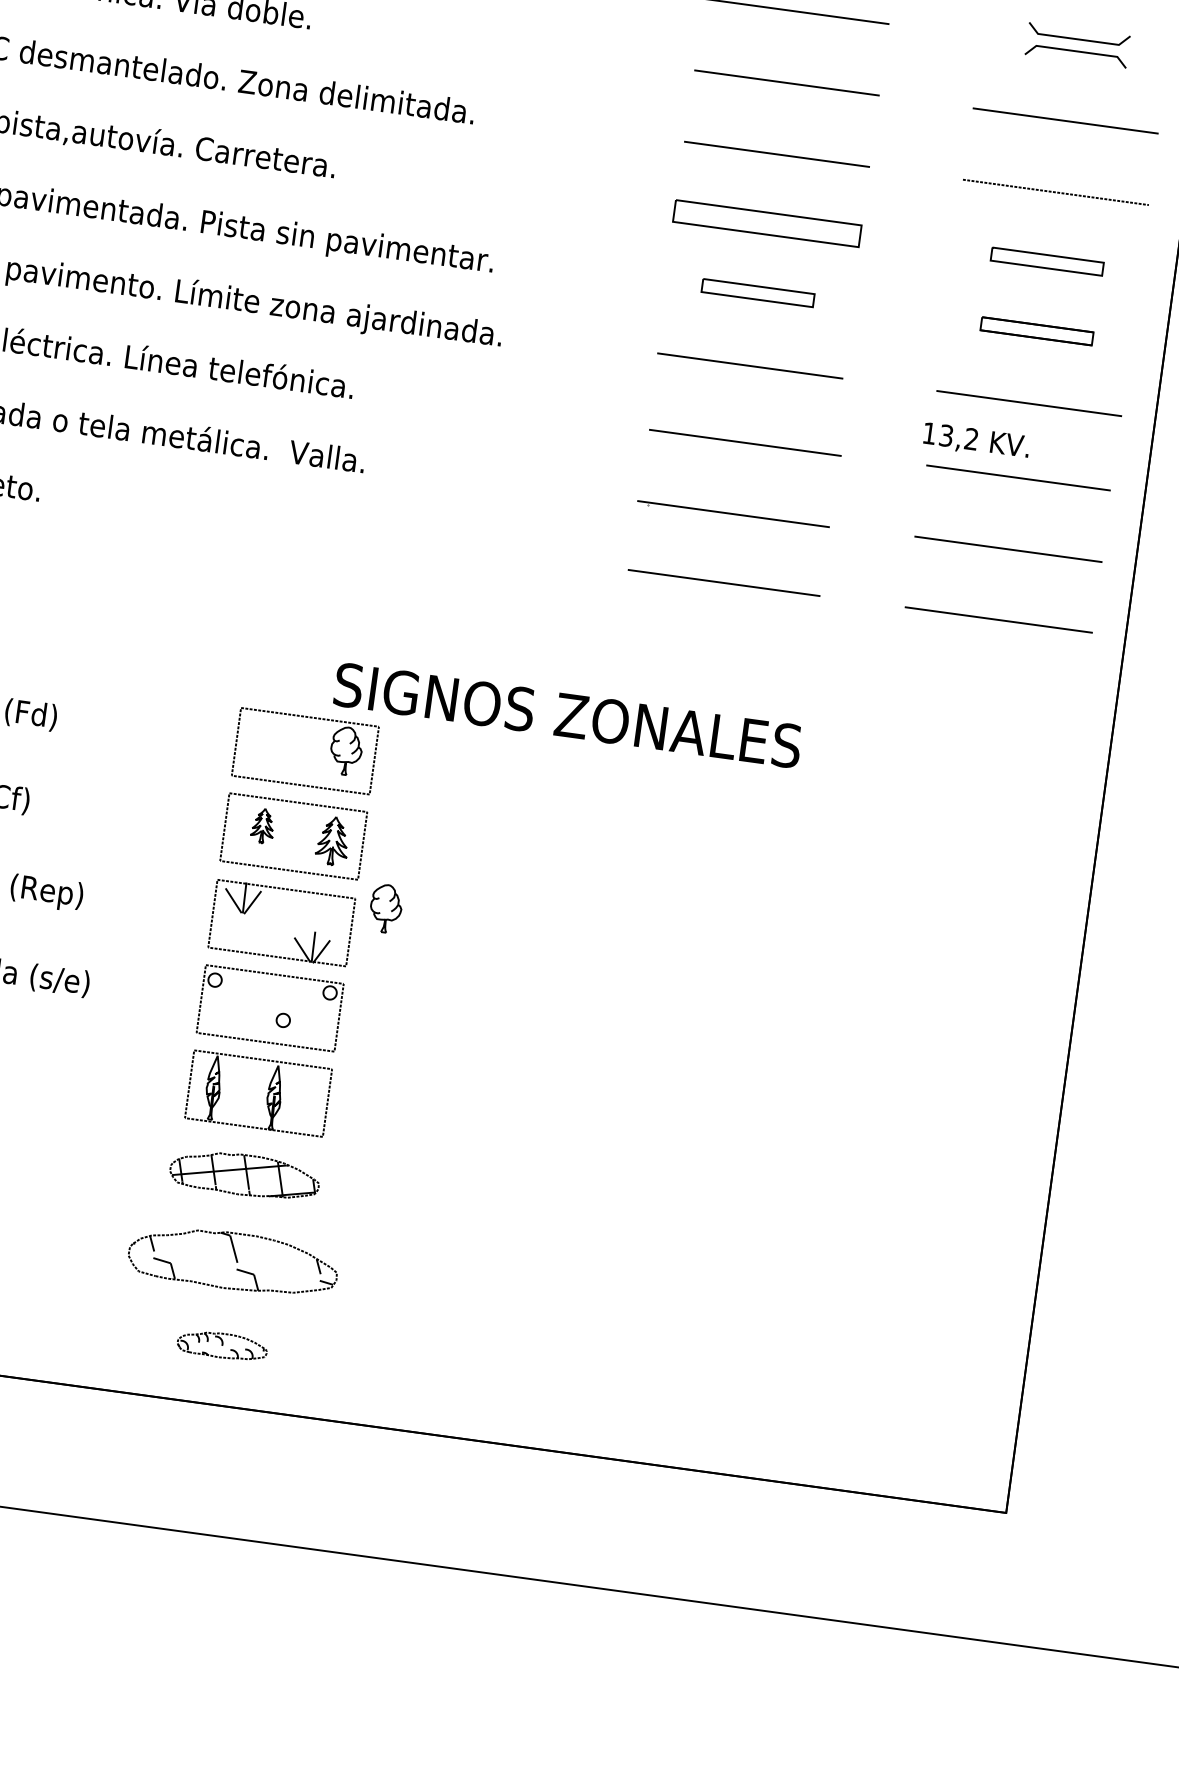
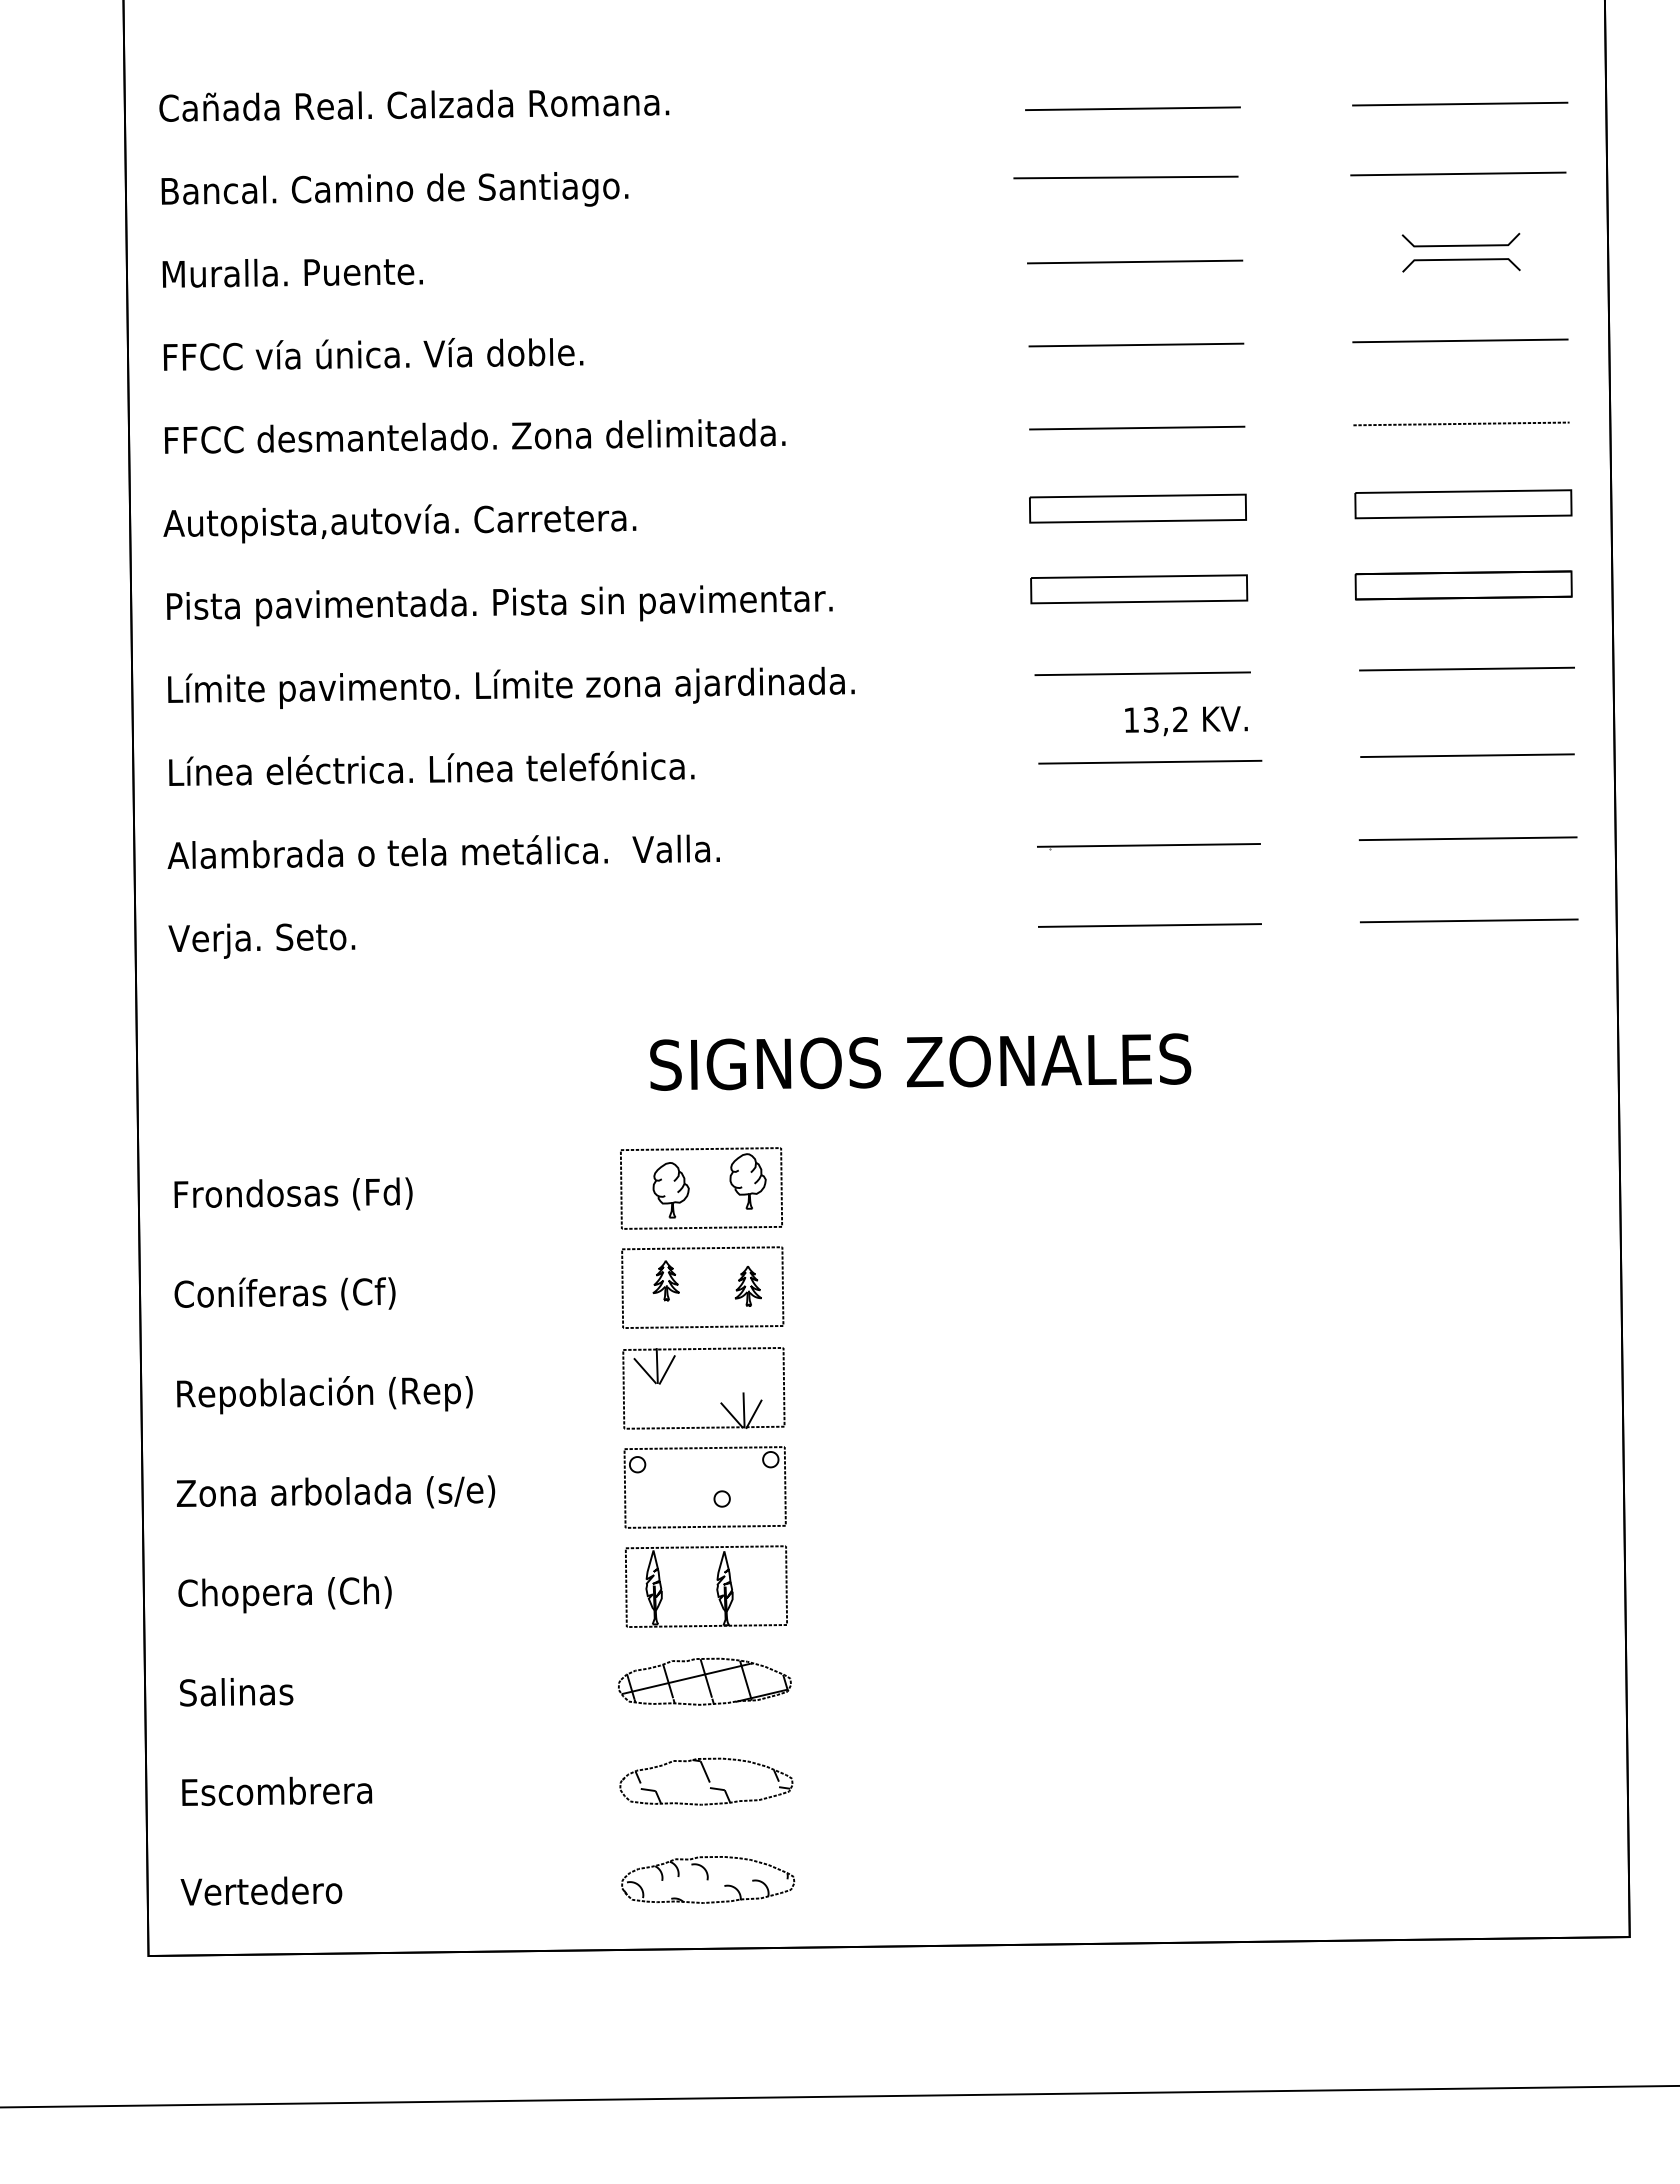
part: (1047, 261) -> (1463, 504), size x1.67
part: (758, 293) -> (1139, 589), size x1.67
part: (1036, 331) -> (1463, 585), size x1.67
text: (976, 441) -> (1186, 721), moved
text: (567, 715) -> (920, 1061), moved
part: (332, 841) -> (747, 1286), size x0.71
part: (385, 908) -> (670, 1190), moved
part: (233, 1260) -> (706, 1781), size x0.71
part: (222, 1345) -> (708, 1879), size x1.67

